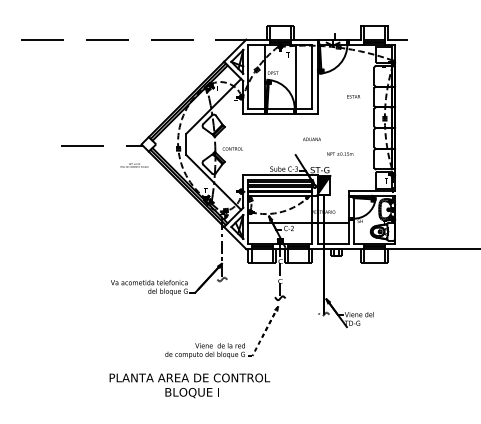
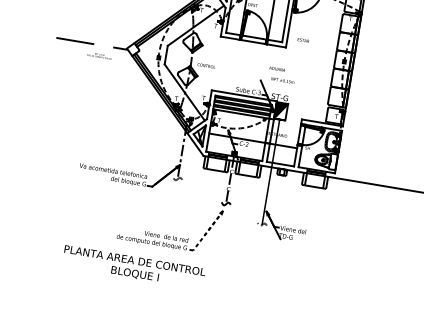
text: (353, 96) -> (303, 40), moved
text: (340, 153) -> (283, 80), moved
text: (134, 165) -> (99, 55), moved

